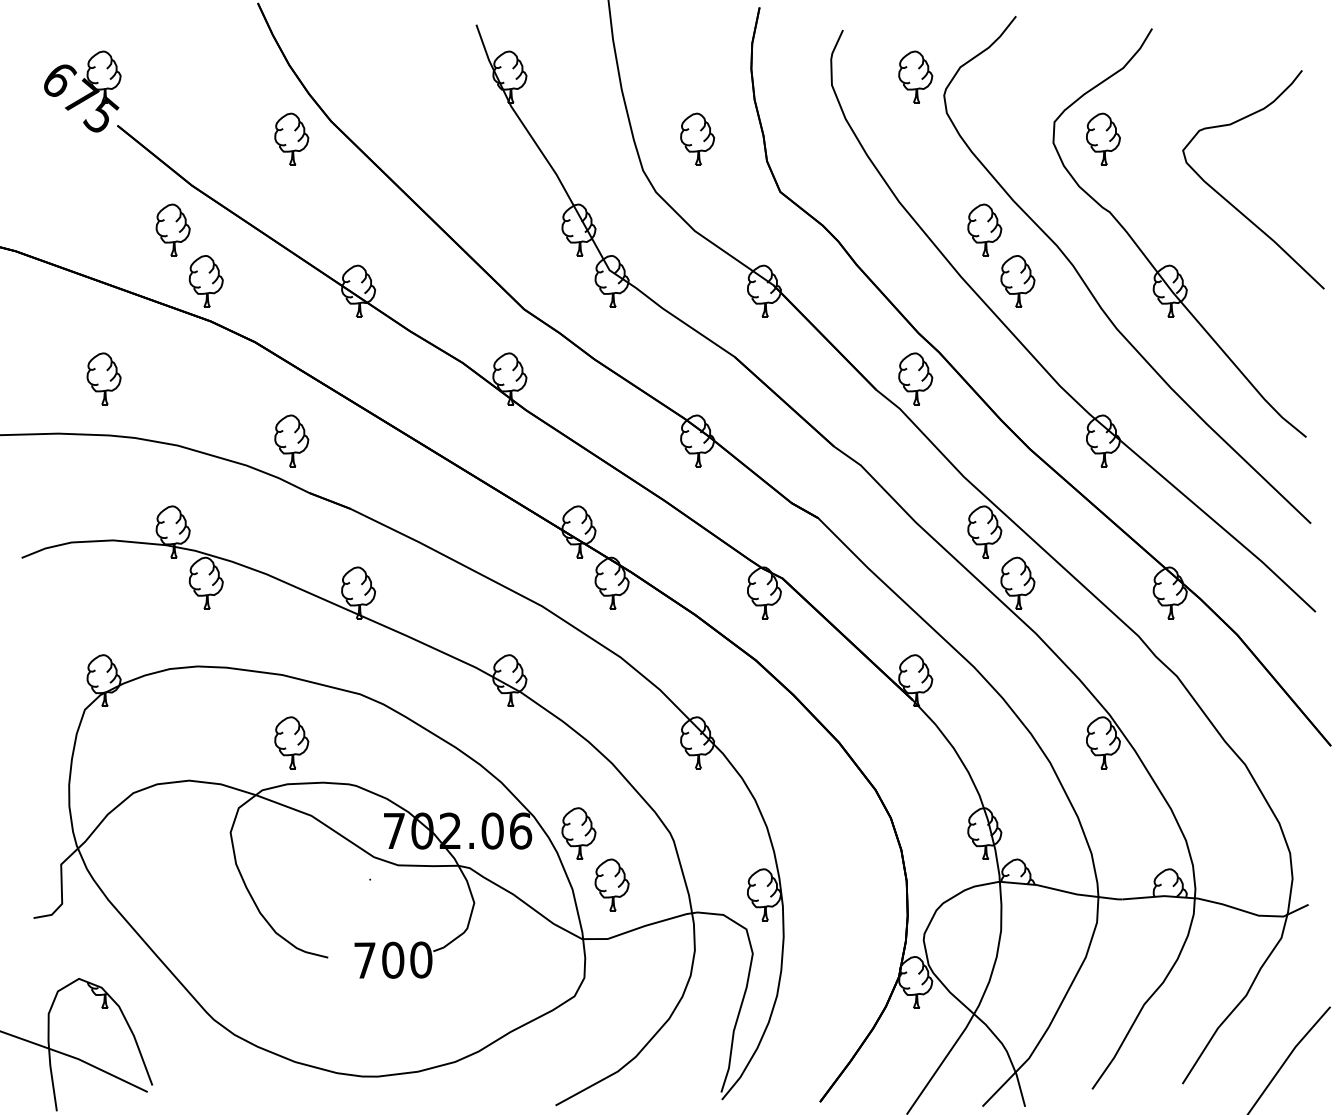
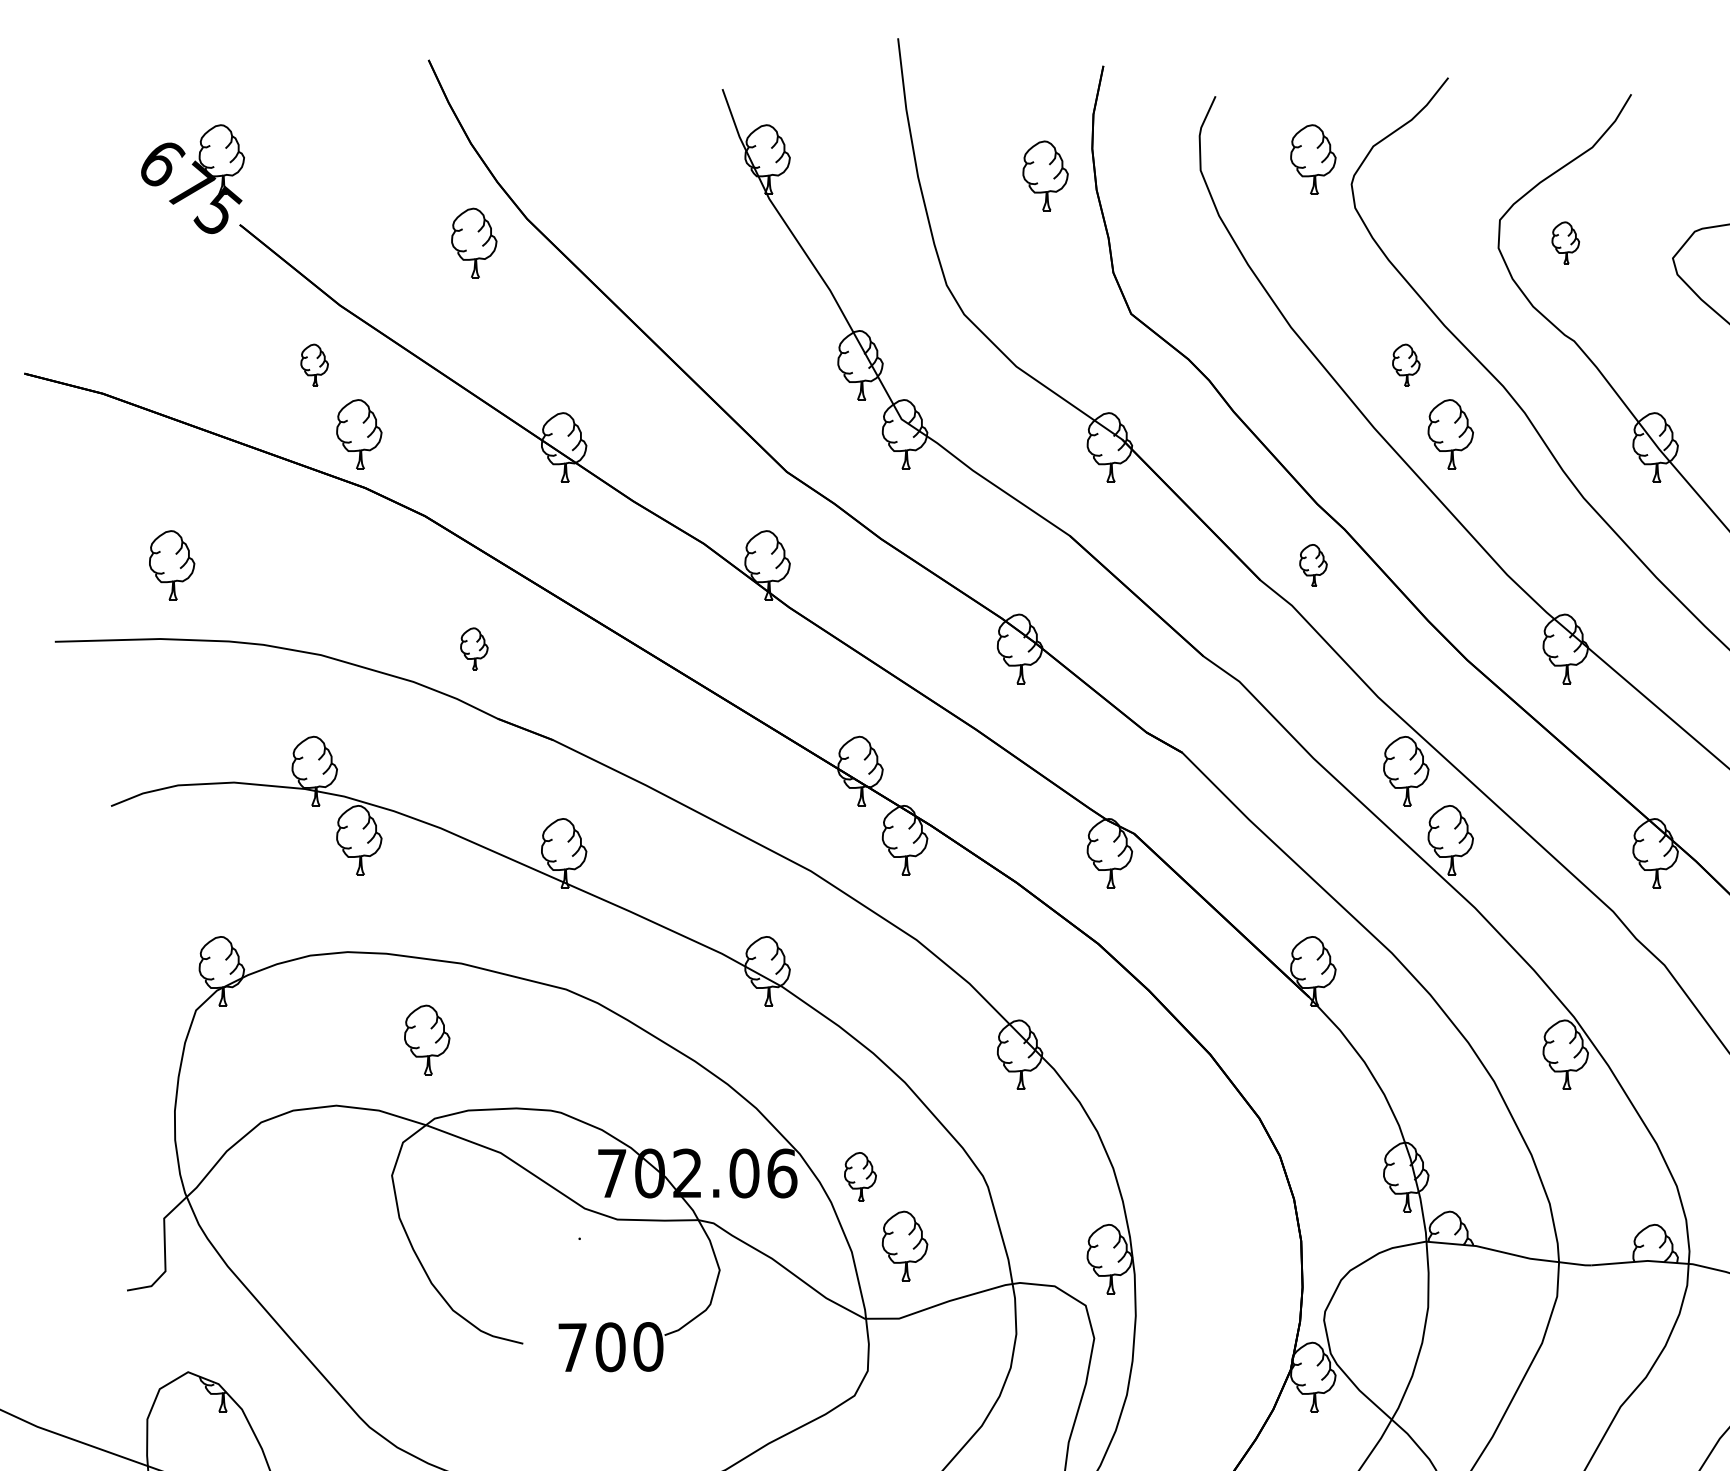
part: (697, 138) -> (1045, 174), moved
part: (1103, 138) -> (1565, 242), size x0.6
part: (172, 229) -> (313, 364), size x0.6
part: (984, 229) -> (1405, 364), size x0.6
part: (103, 378) -> (171, 564), moved
part: (915, 378) -> (1313, 564), size x0.6
part: (291, 440) -> (473, 648), size x0.6
part: (291, 742) -> (426, 1039), moved
part: (578, 833) -> (859, 1176), size x0.7

